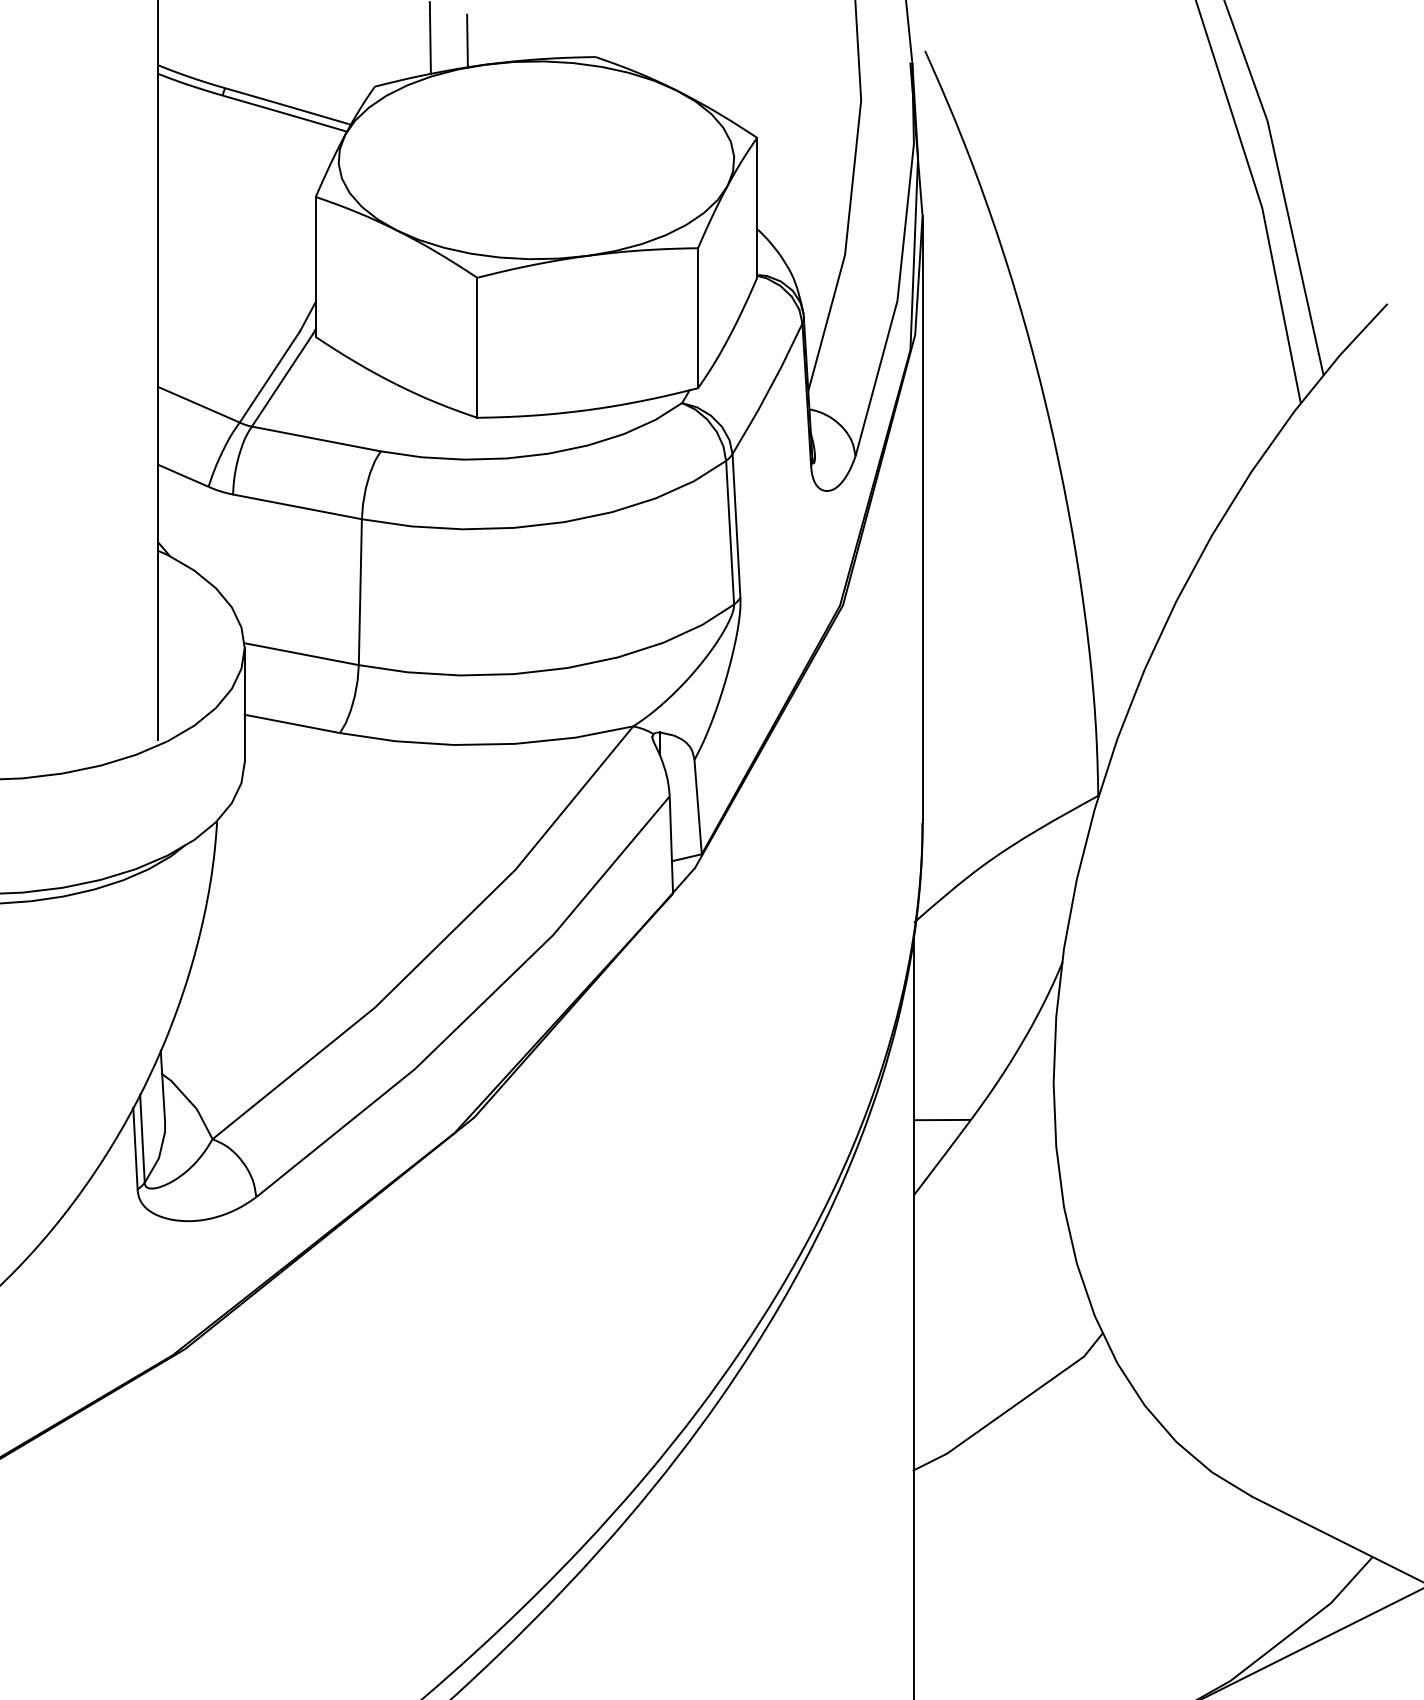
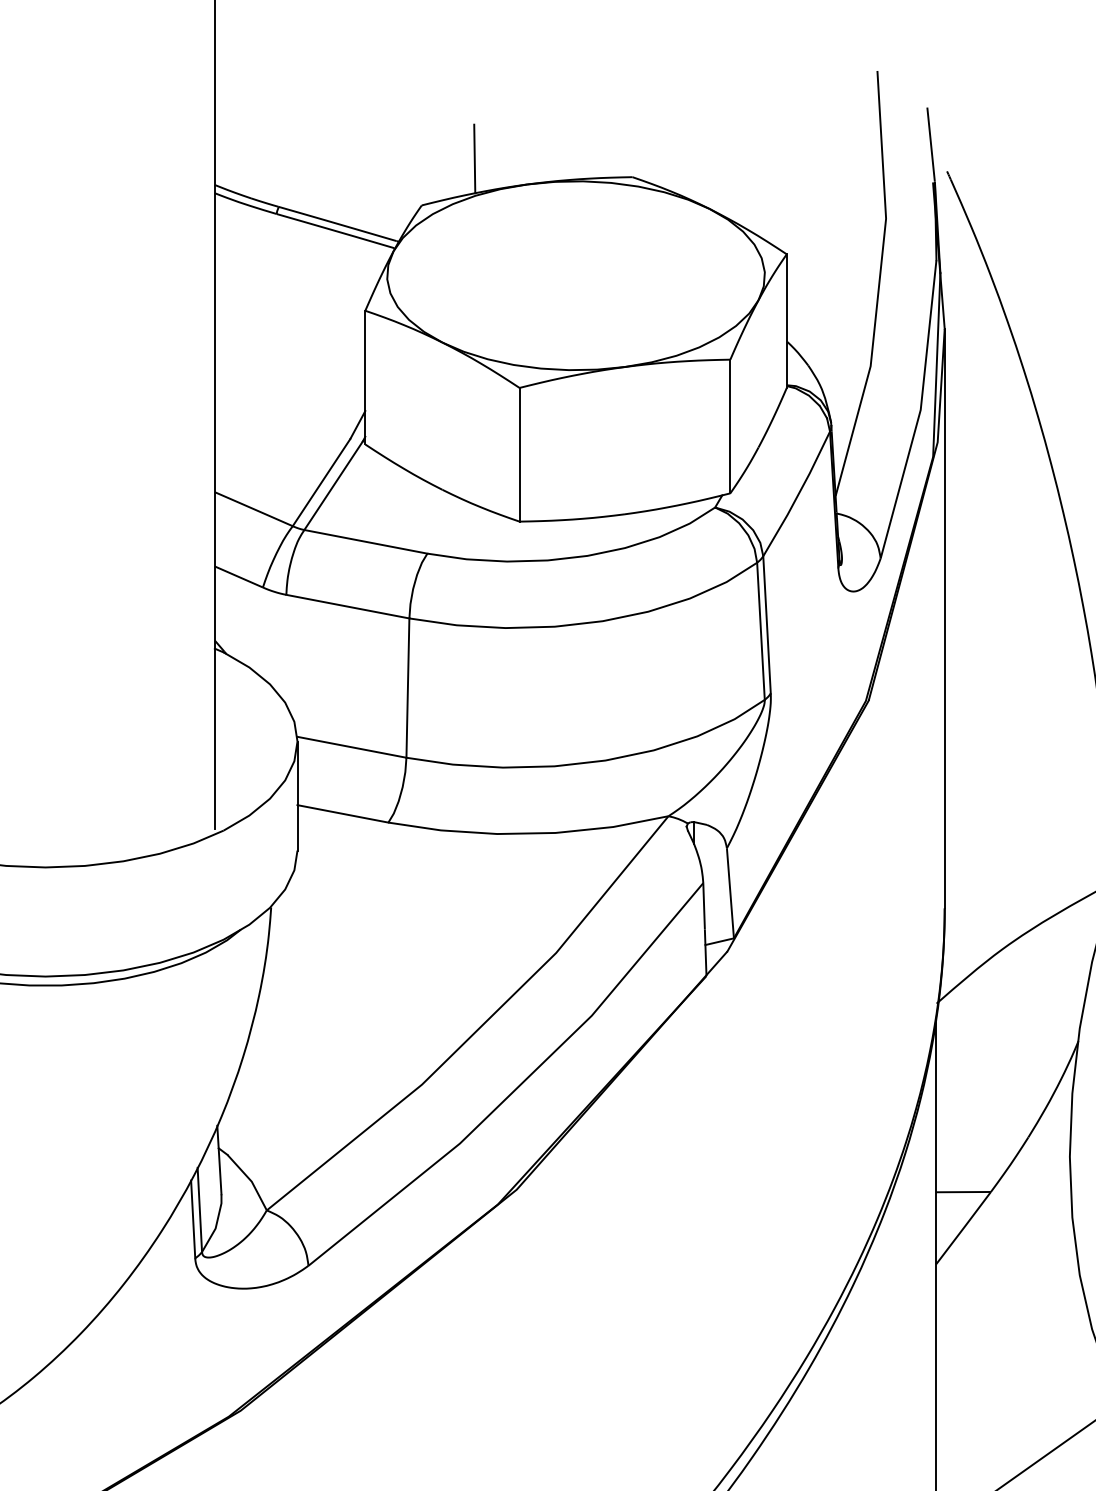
line: (467, 40) -> (510, 161), removed

